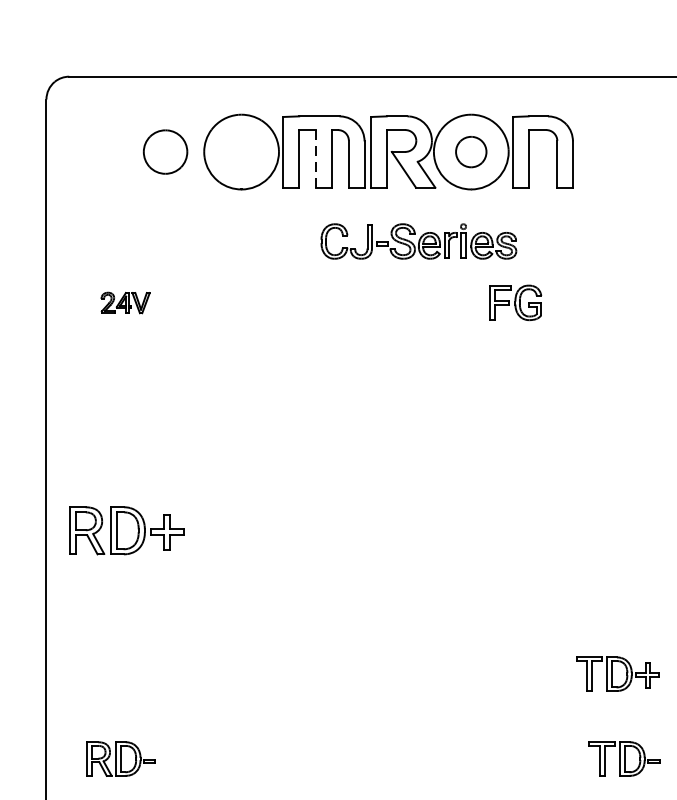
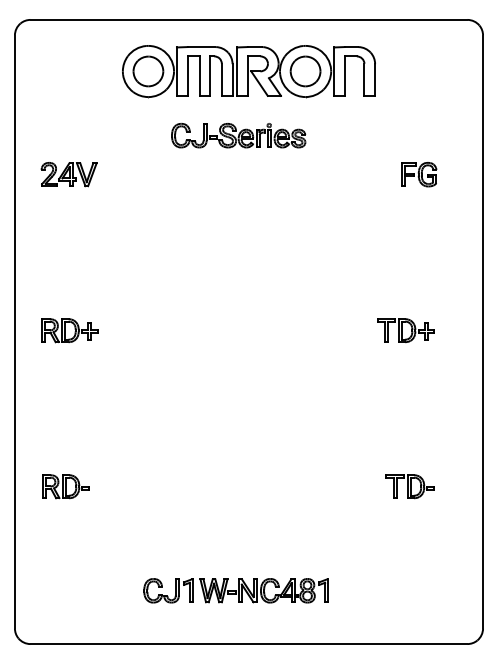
part: (165, 152) -> (148, 71), moved
part: (471, 152) -> (305, 71), size x1.43
line: (316, 159) -> (199, 76), dashed -> solid
part: (418, 241) -> (238, 135), moved
part: (124, 302) -> (68, 174), size x1.67
part: (516, 302) -> (419, 174), moved
part: (126, 530) -> (69, 330), size x0.71
part: (617, 673) -> (405, 330), moved

